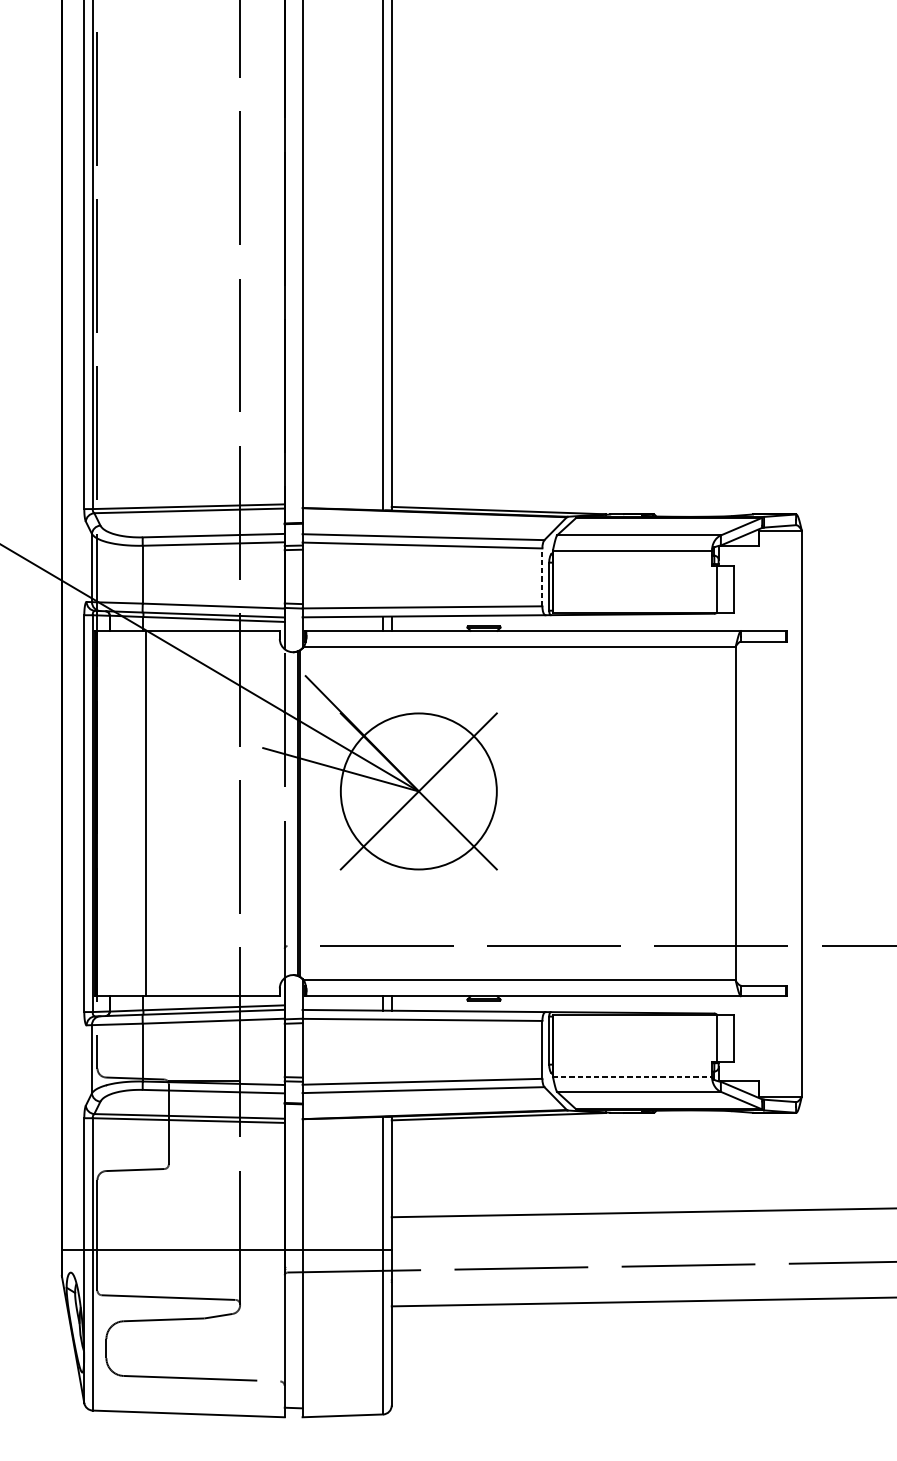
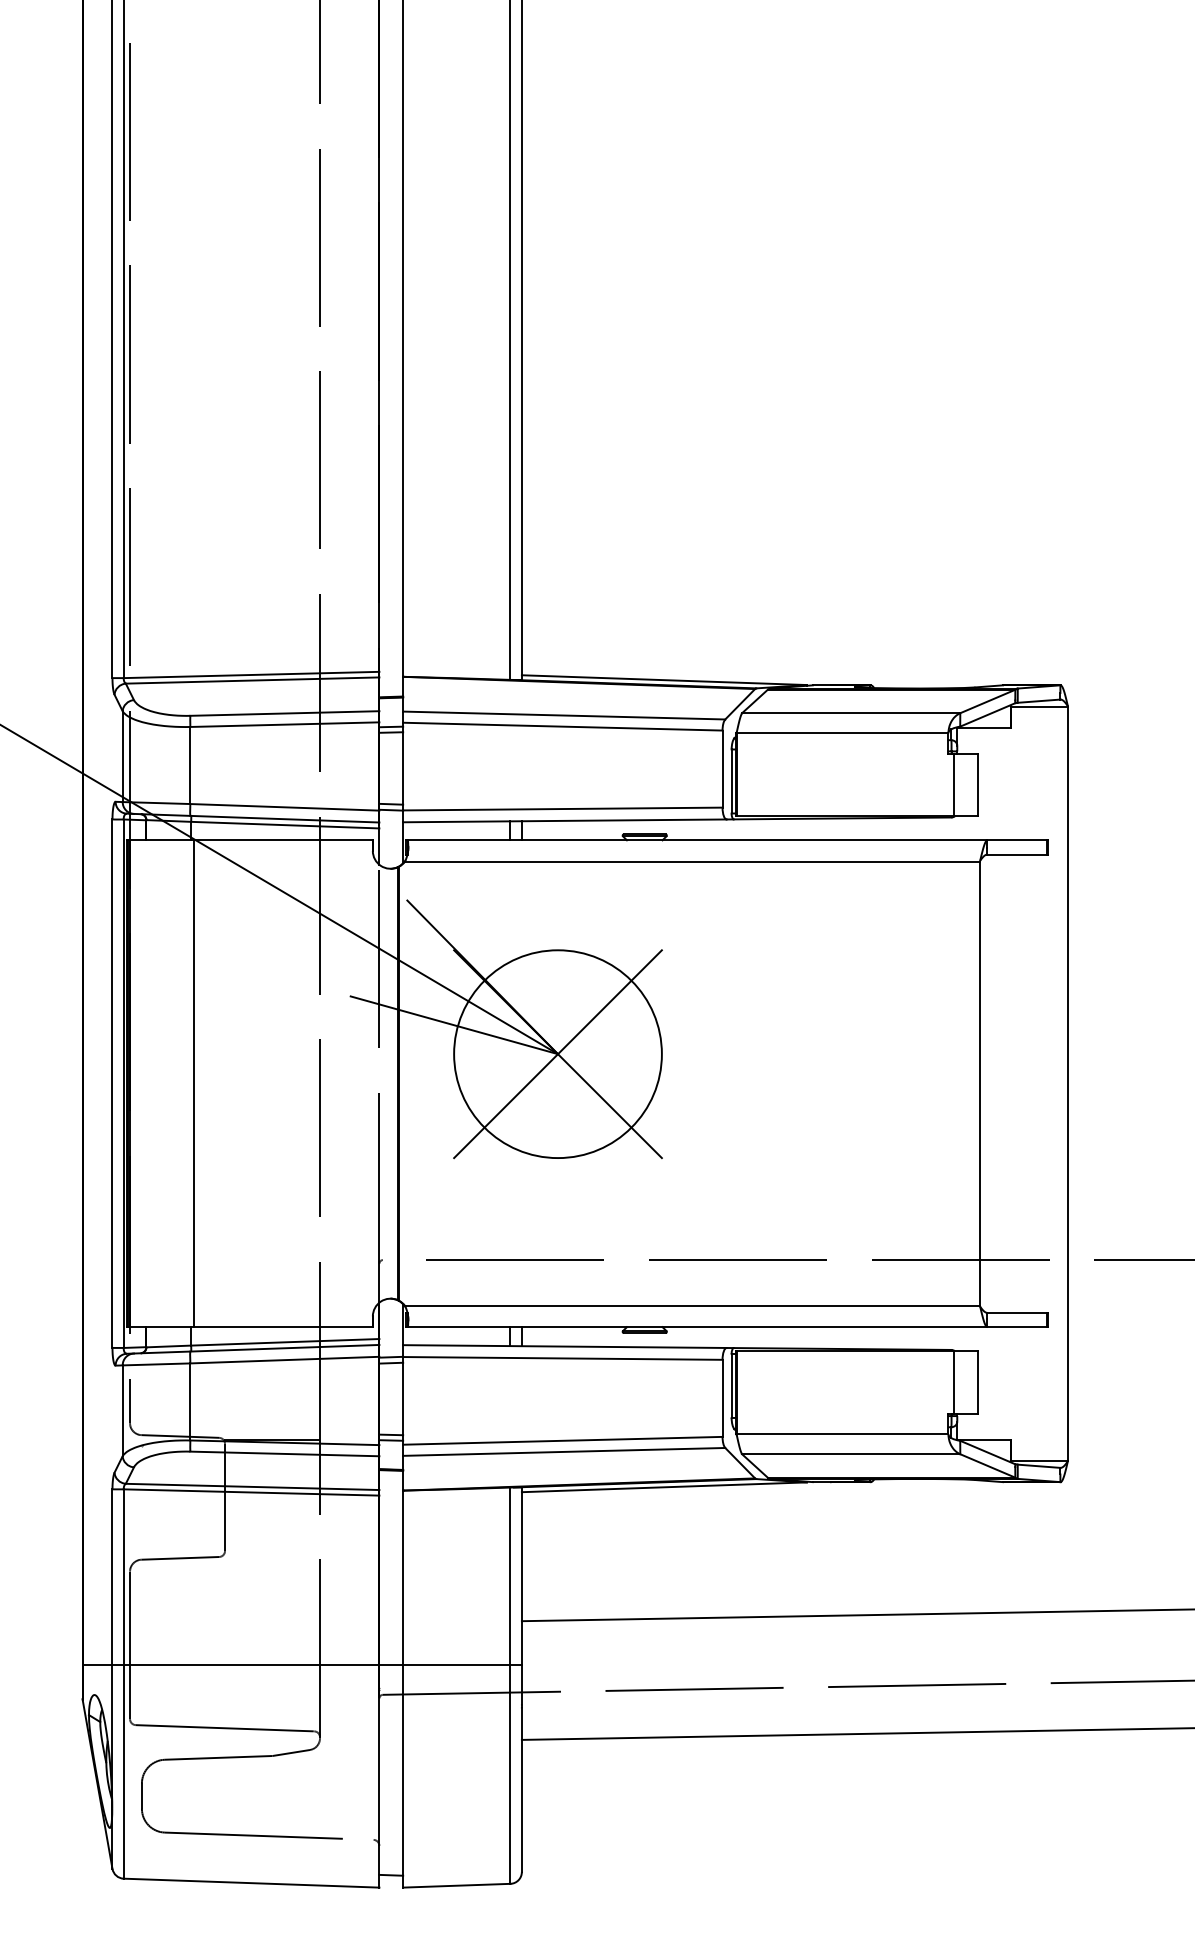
line: (542, 577) -> (722, 769), dashed -> solid
line: (632, 1077) -> (842, 1434), dashed -> solid

